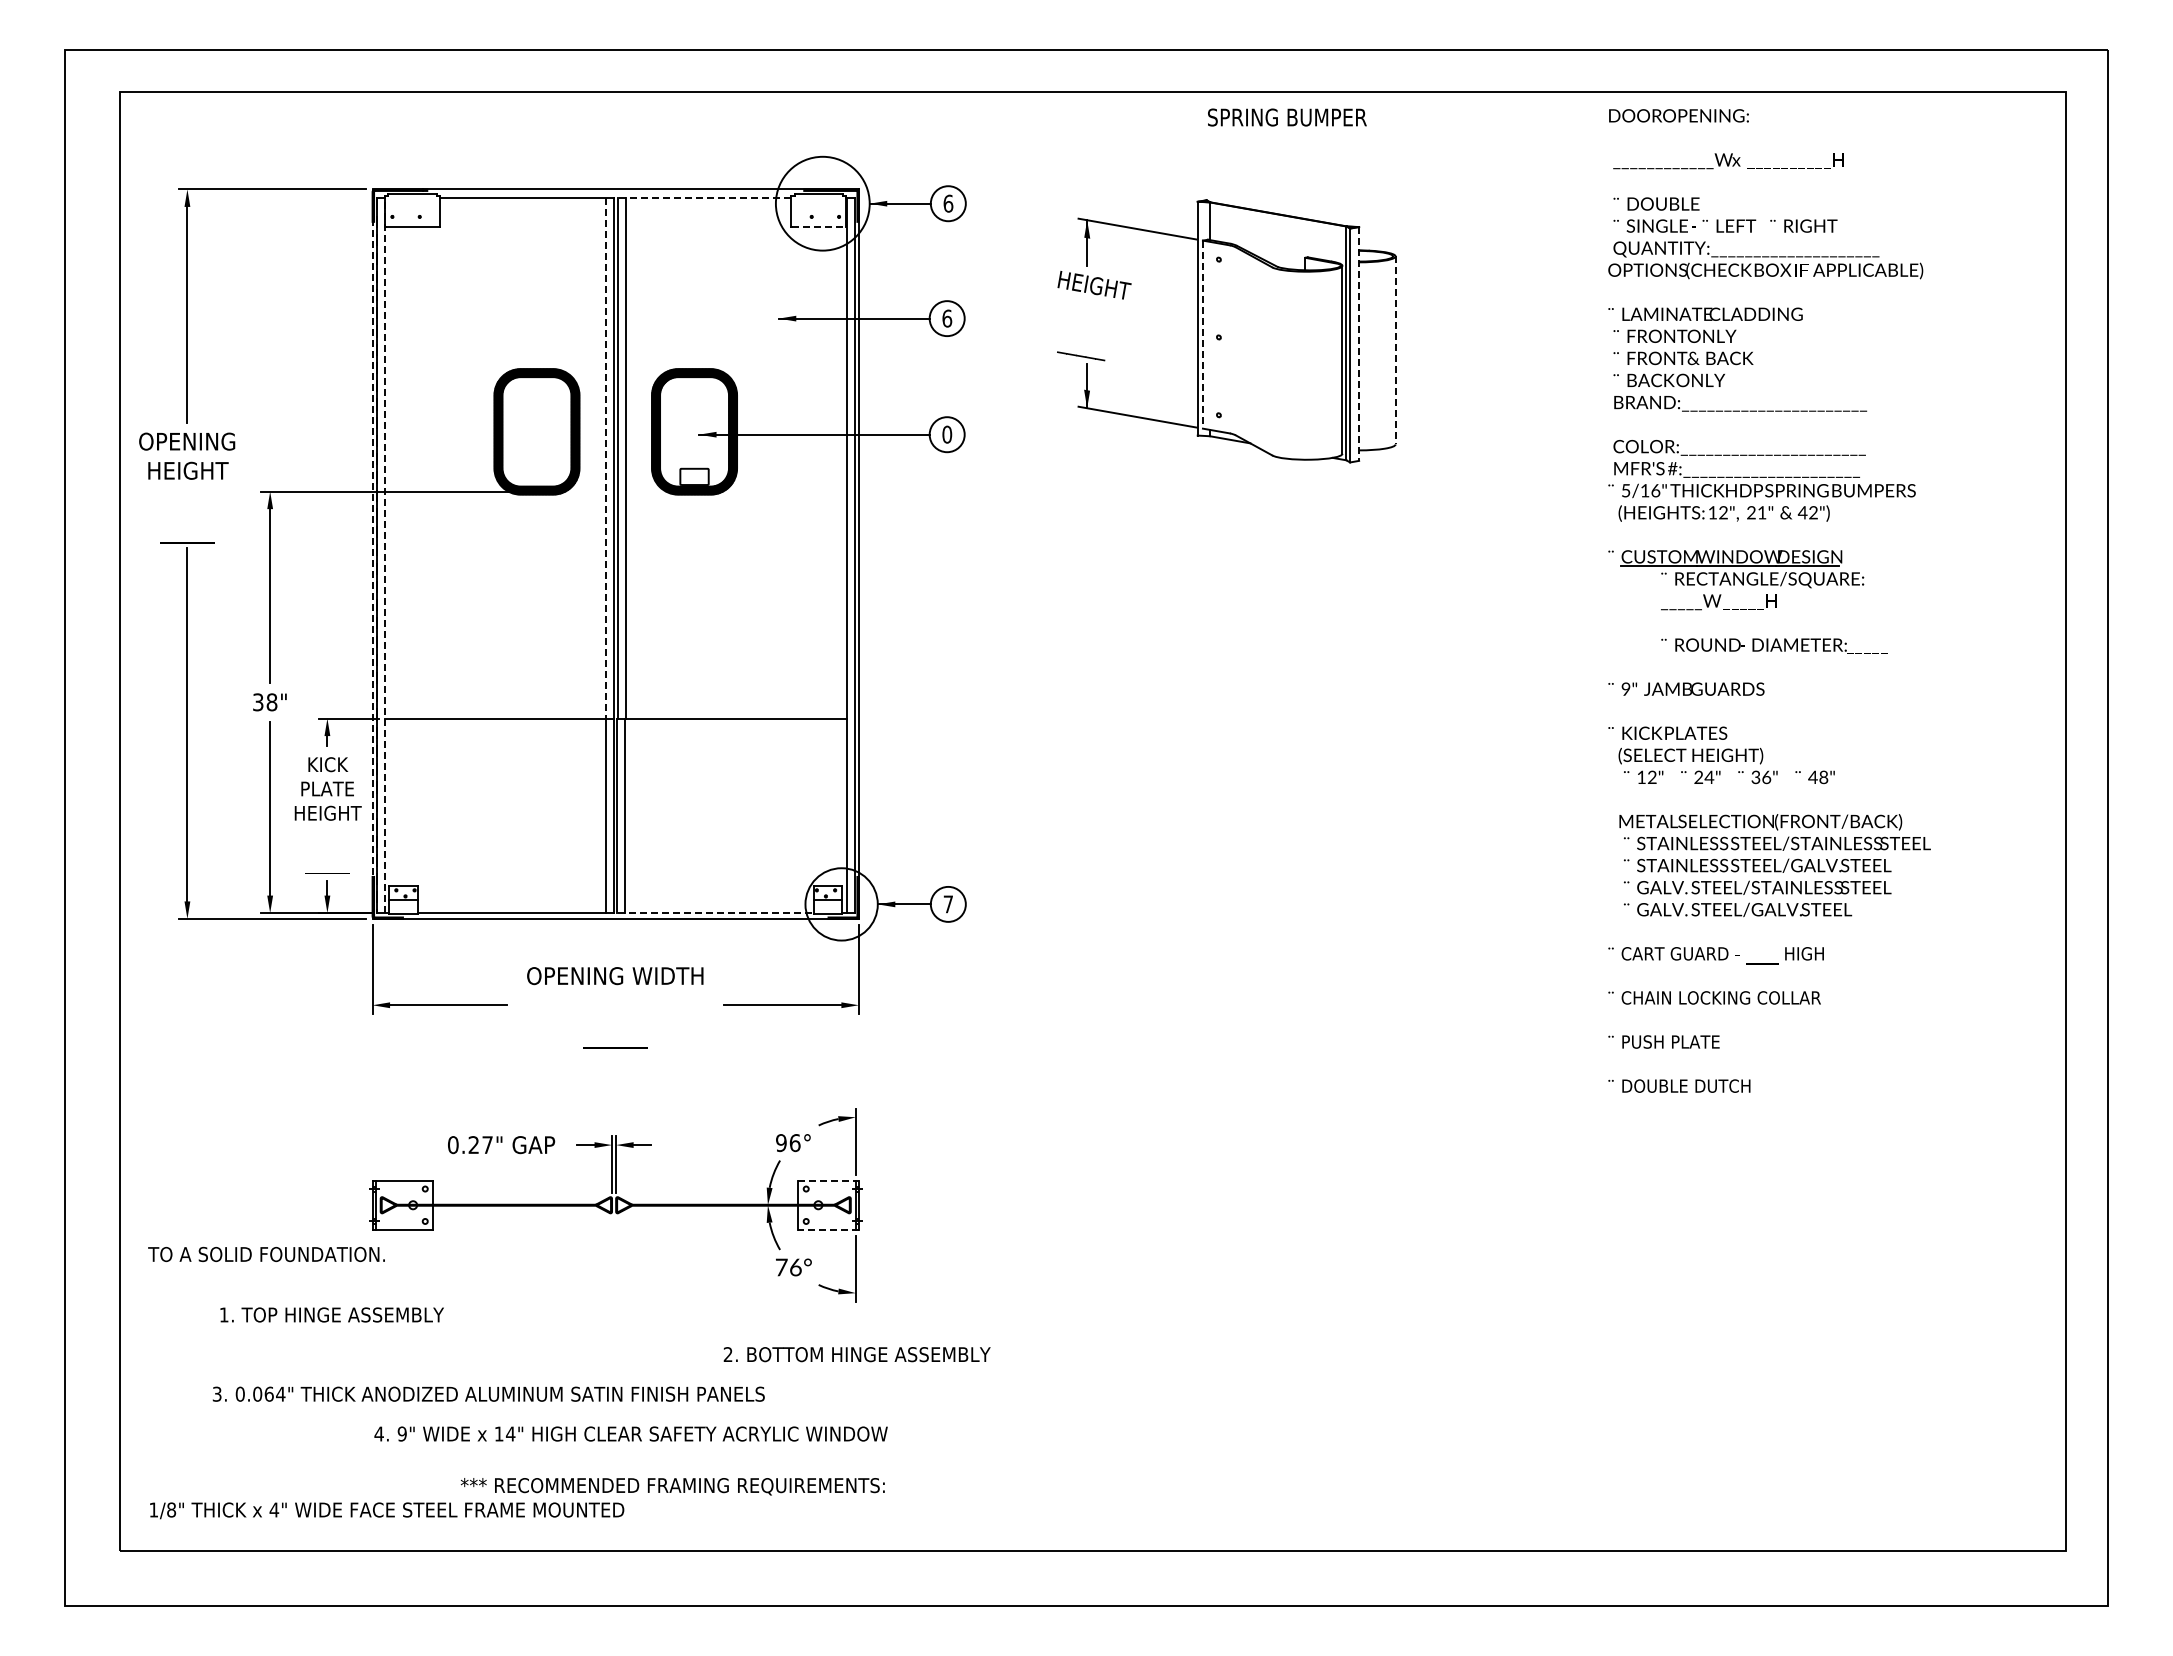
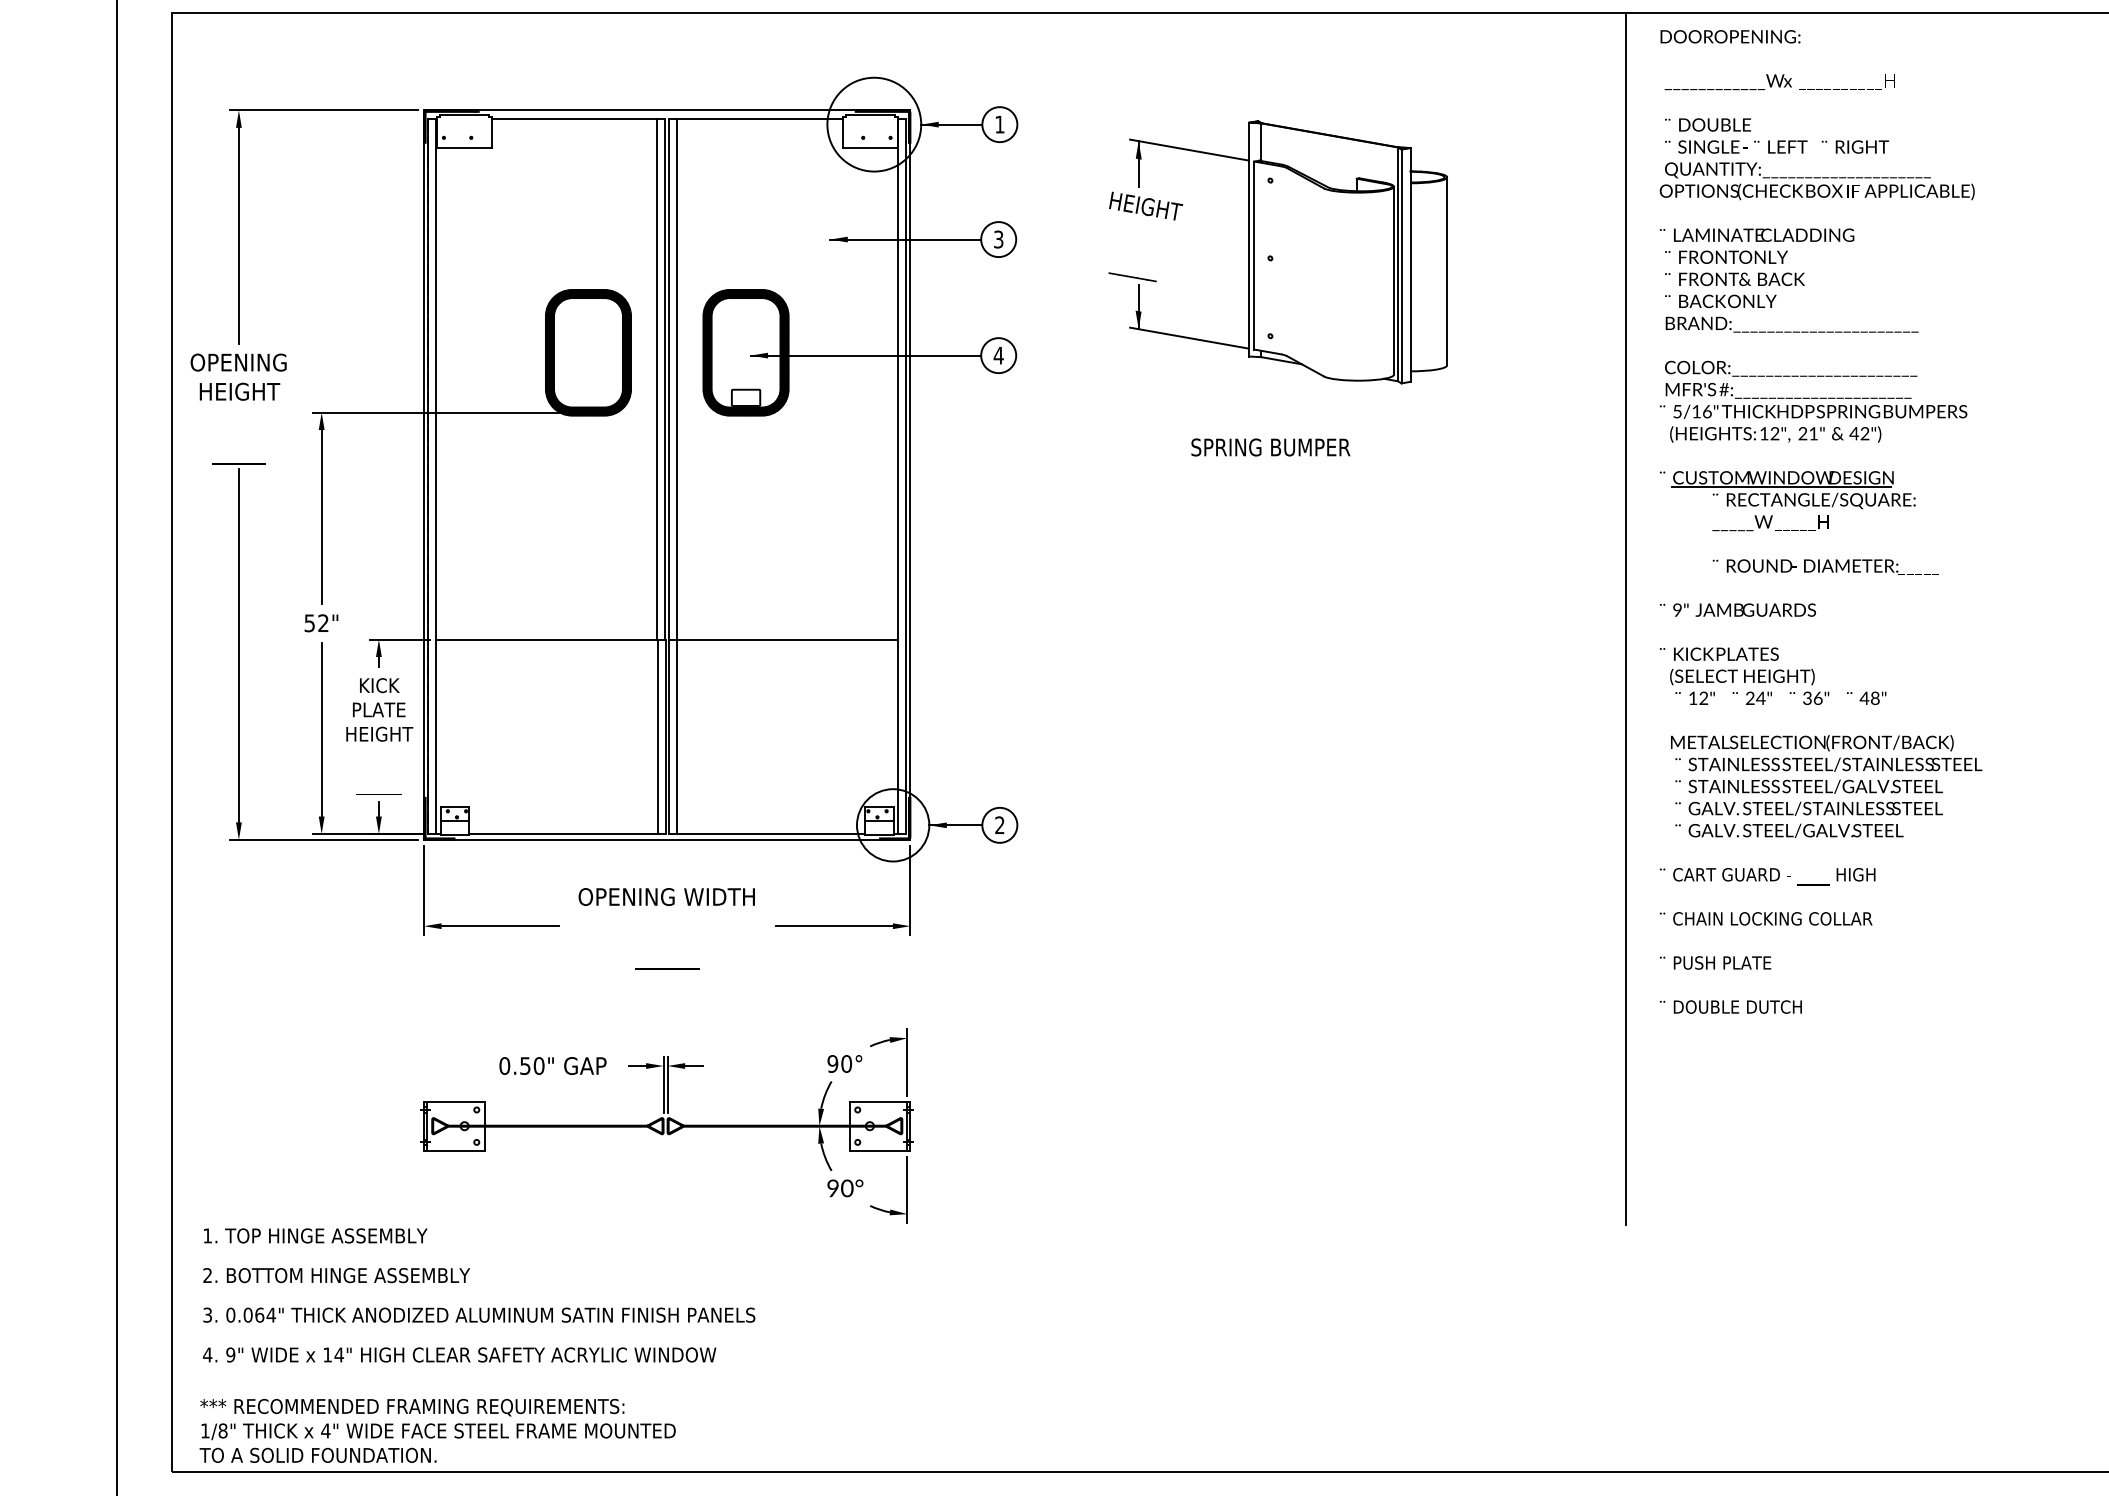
text: (1287, 117) -> (1271, 447), moved
line: (704, 197) -> (756, 118), dashed -> solid
text: (948, 203) -> (1000, 124), 6 -> 1
line: (819, 227) -> (871, 148), dashed -> solid
text: (947, 318) -> (999, 239), 6 -> 3
line: (1202, 335) -> (1254, 256), dashed -> solid
line: (1359, 343) -> (1411, 264), dashed -> solid
line: (1395, 350) -> (1447, 271), dashed -> solid
text: (947, 434) -> (999, 355), 0 -> 4
line: (605, 458) -> (657, 379), dashed -> solid
line: (372, 554) -> (424, 475), dashed -> solid
line: (384, 555) -> (436, 476), dashed -> solid
line: (1574, 698) -> (1626, 619), added
text: (265, 702) -> (317, 623), 38" -> 52"
text: (947, 904) -> (999, 825), 7 -> 2
line: (716, 913) -> (768, 834), dashed -> solid
text: (794, 1142) -> (846, 1063), 96° -> 90°
text: (480, 1145) -> (532, 1066), 0.27" -> 0.50"
line: (829, 1180) -> (881, 1101), dashed -> solid
line: (828, 1229) -> (880, 1150), dashed -> solid
text: (266, 1254) -> (318, 1455), moved
text: (788, 1267) -> (840, 1188), 76° -> 90°
text: (331, 1314) -> (315, 1235), moved
text: (856, 1354) -> (336, 1275), moved
text: (488, 1393) -> (479, 1314), moved
text: (630, 1433) -> (459, 1354), moved
text: (672, 1486) -> (412, 1407), moved

